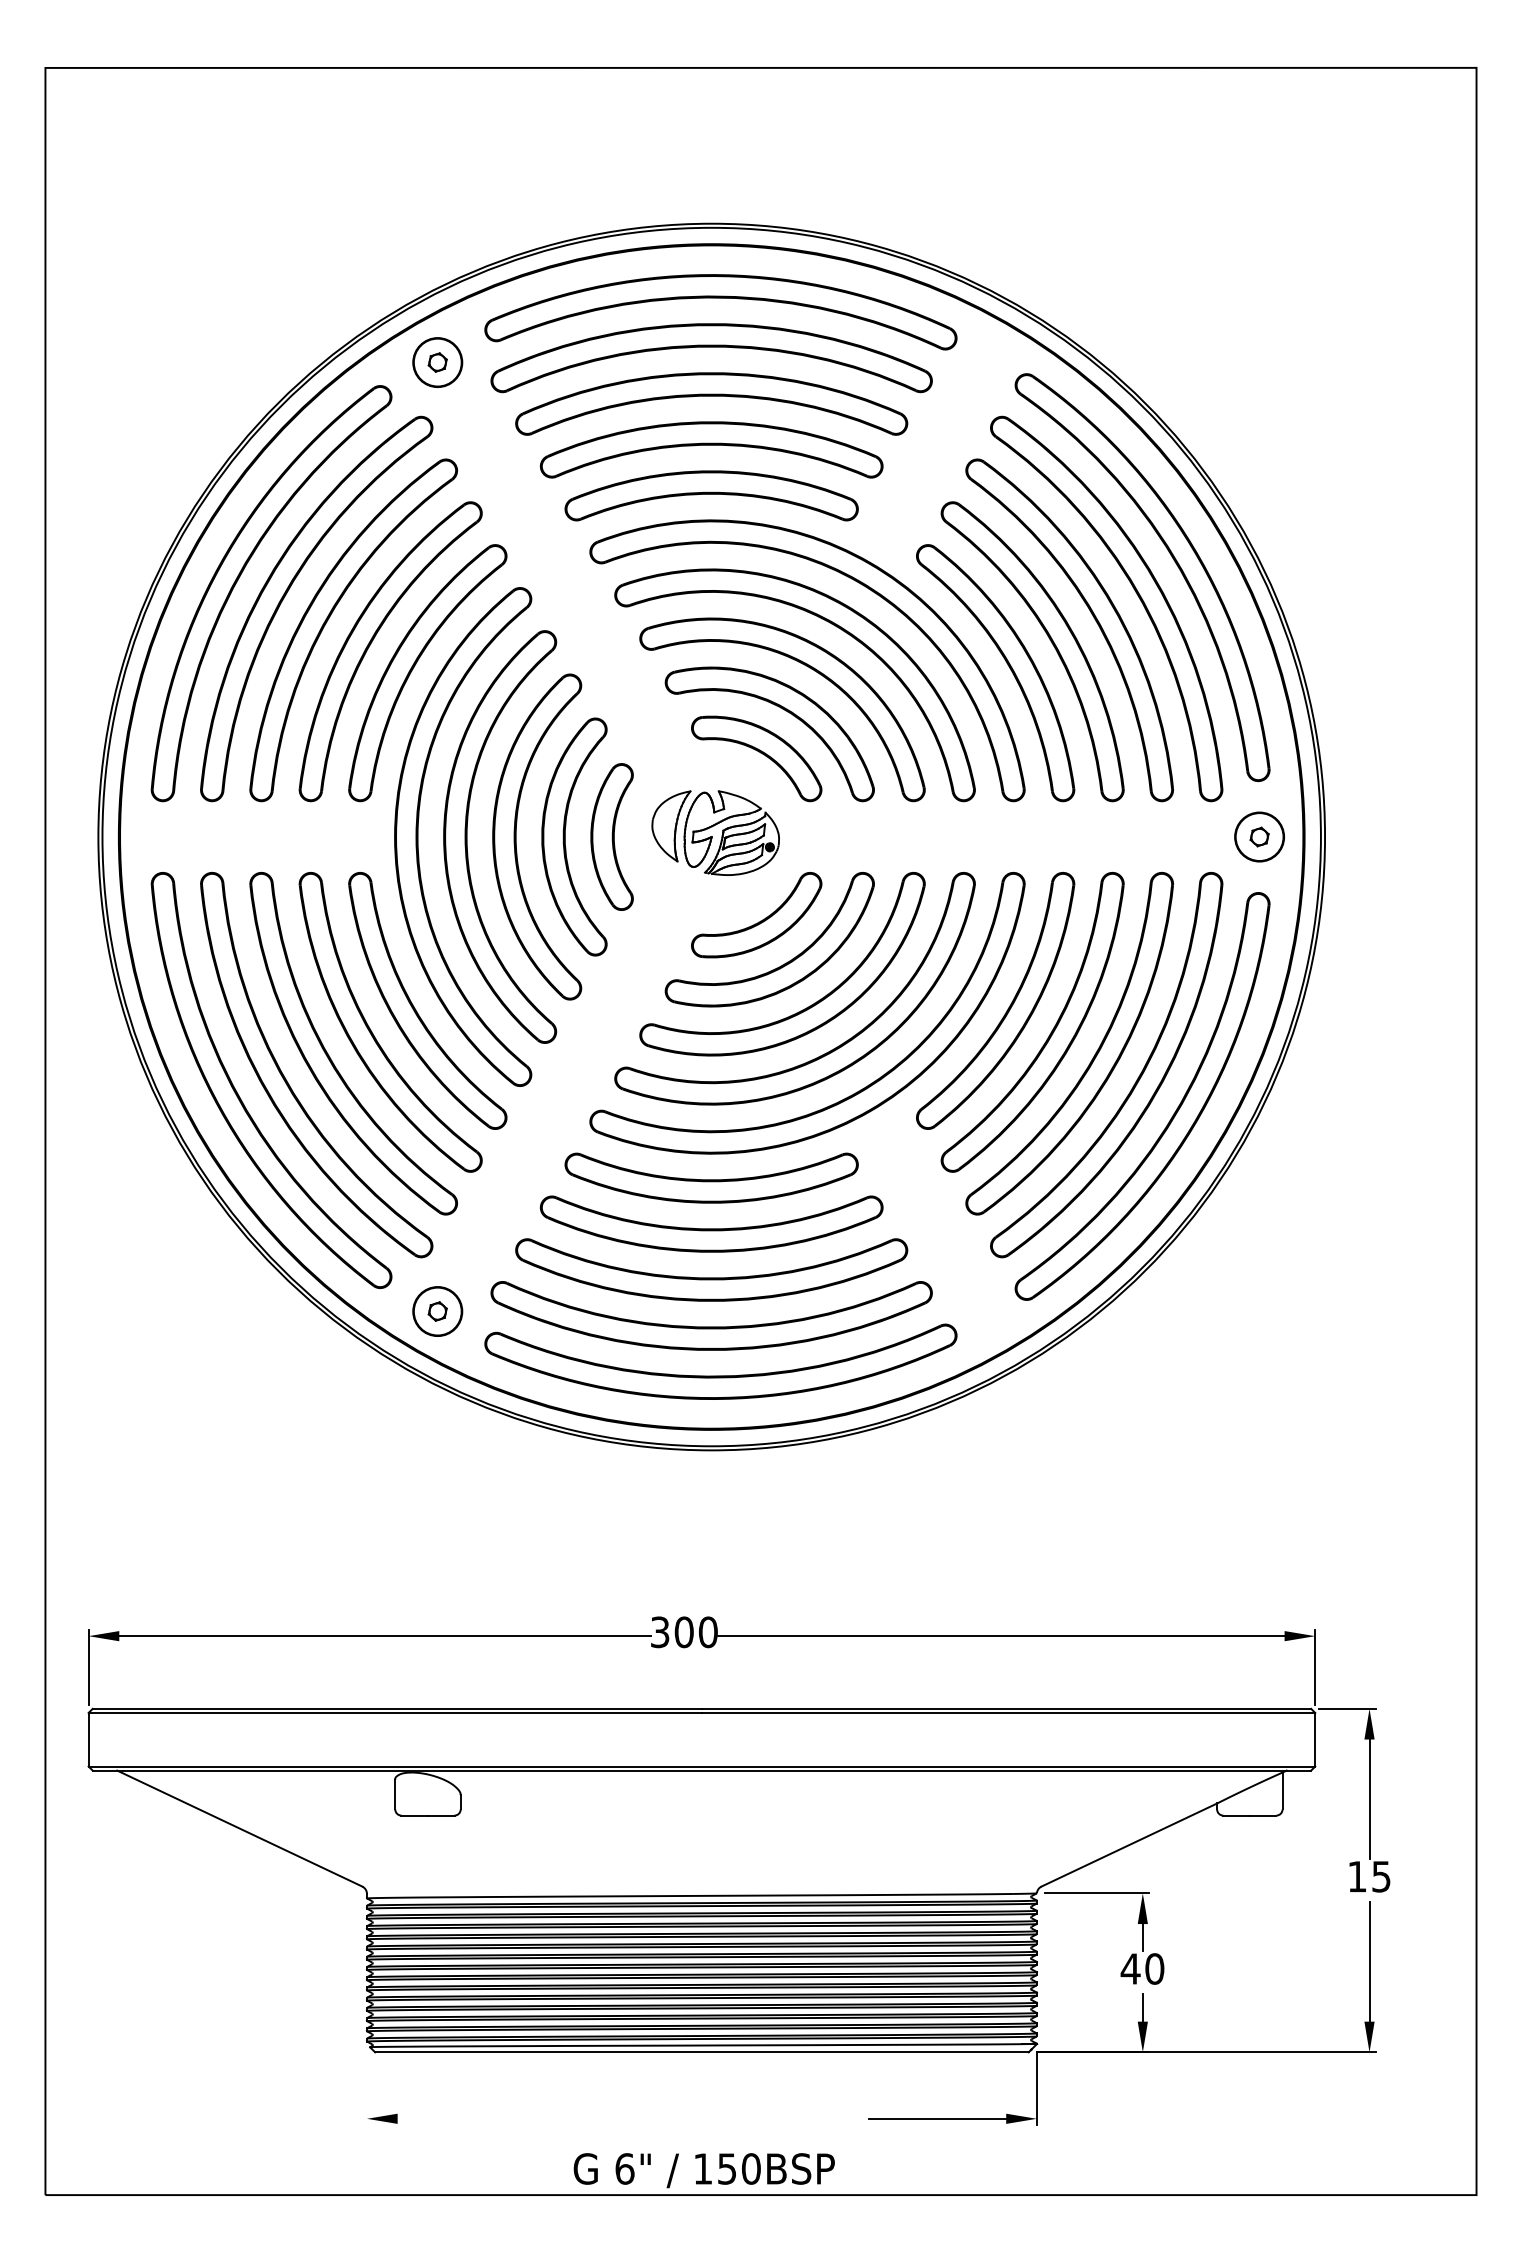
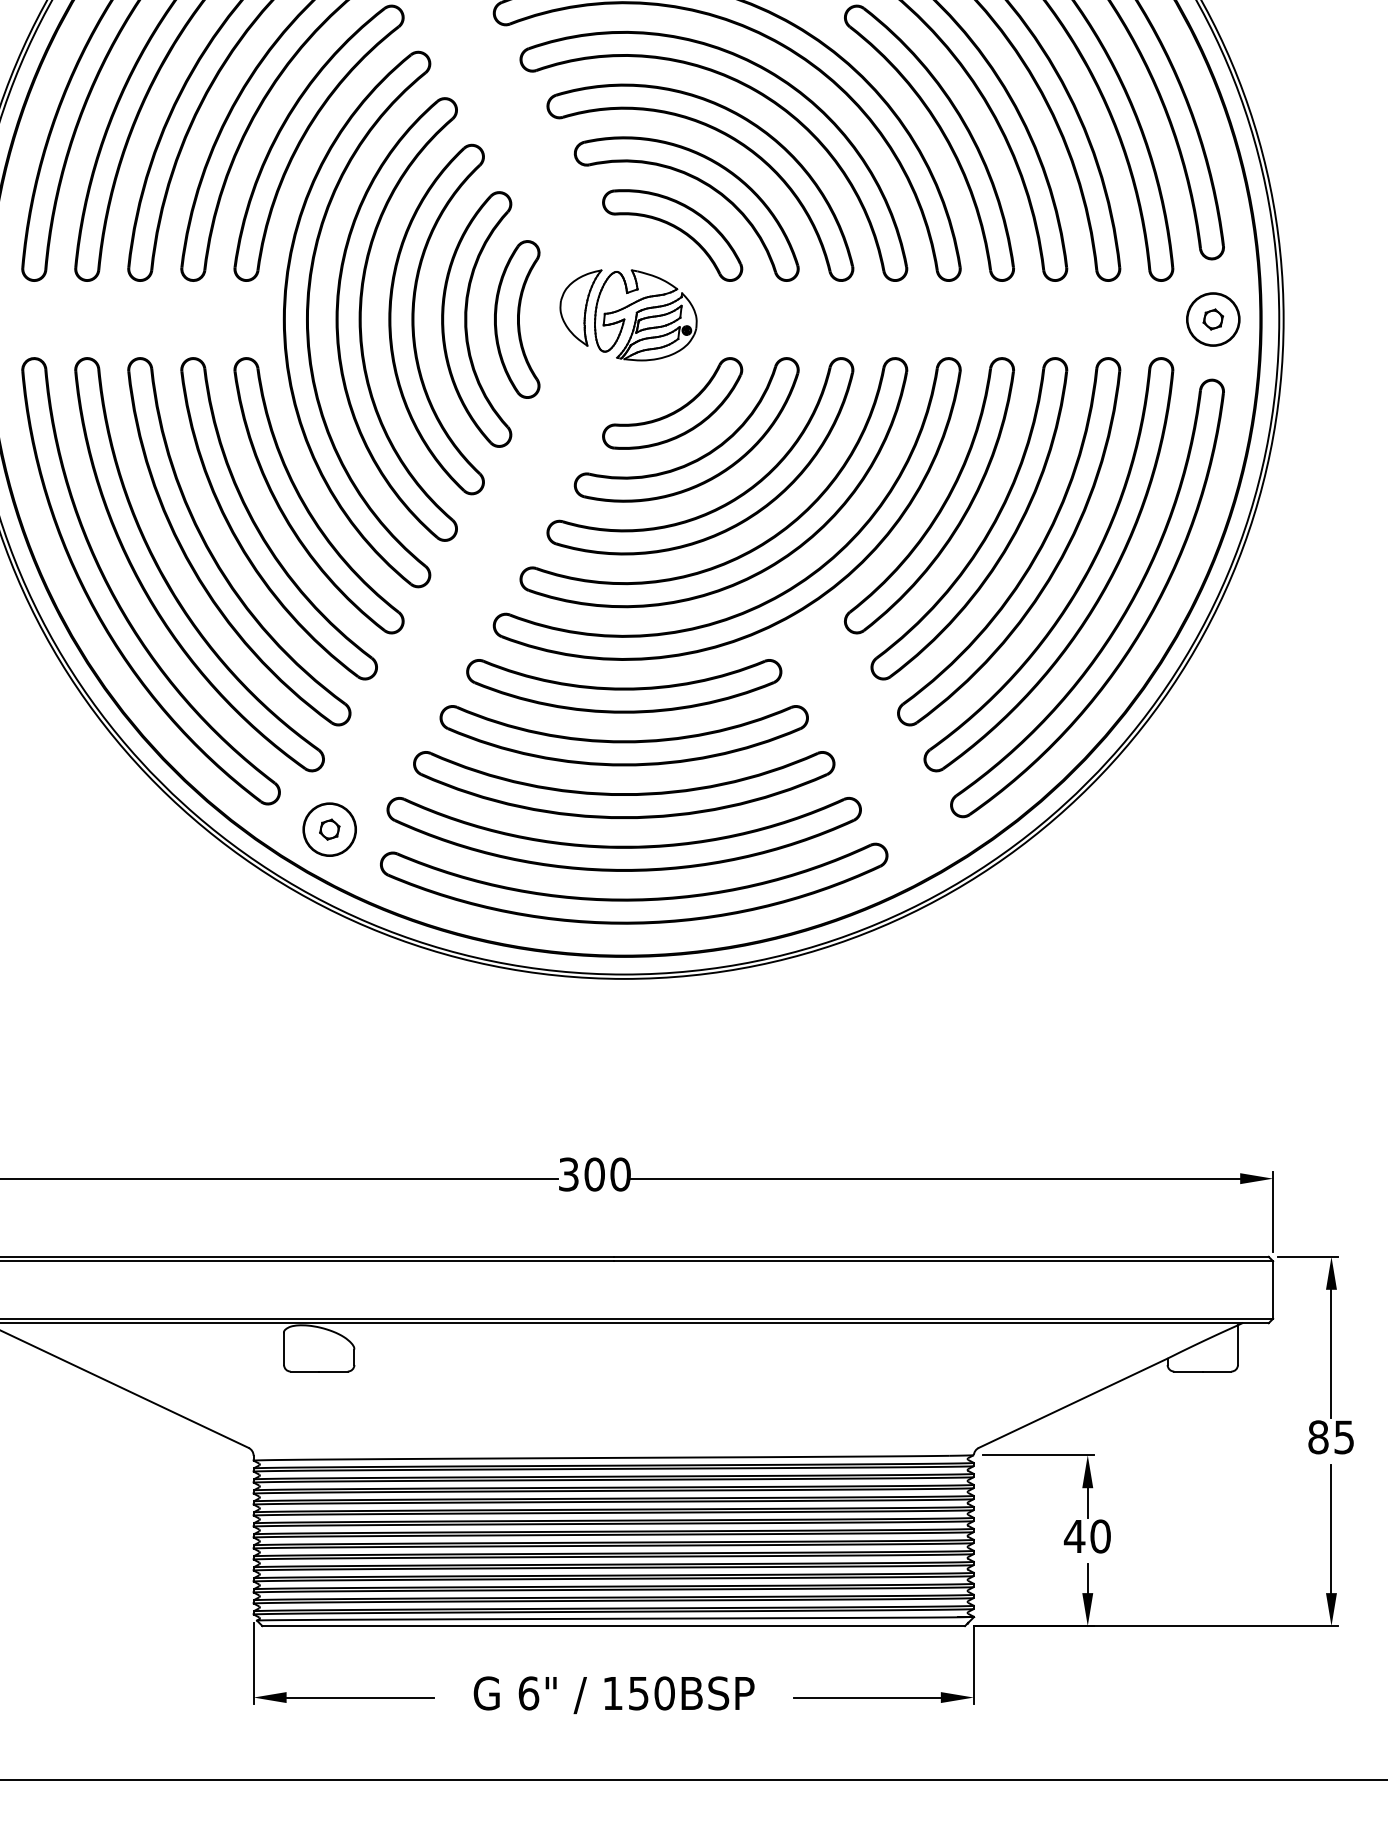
text: (1357, 1876) -> (1318, 1437), 15 -> 85
line: (366, 2086) -> (253, 1662), added
line: (465, 2118) -> (359, 1697), added
text: (703, 2170) -> (613, 1695), moved

